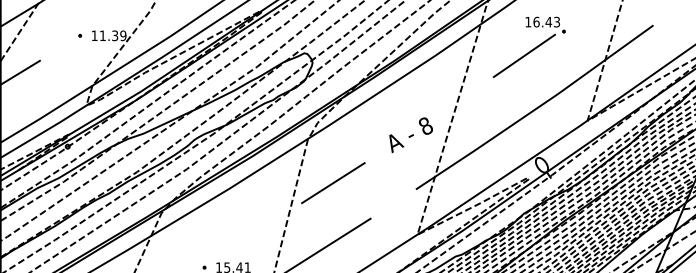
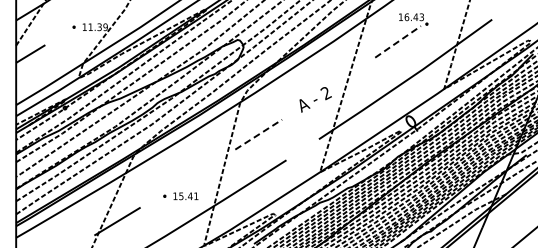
line: (524, 55) -> (398, 41), solid -> dashed
text: (424, 126) -> (325, 93), 8 -> 2
line: (333, 182) -> (258, 134), solid -> dashed

